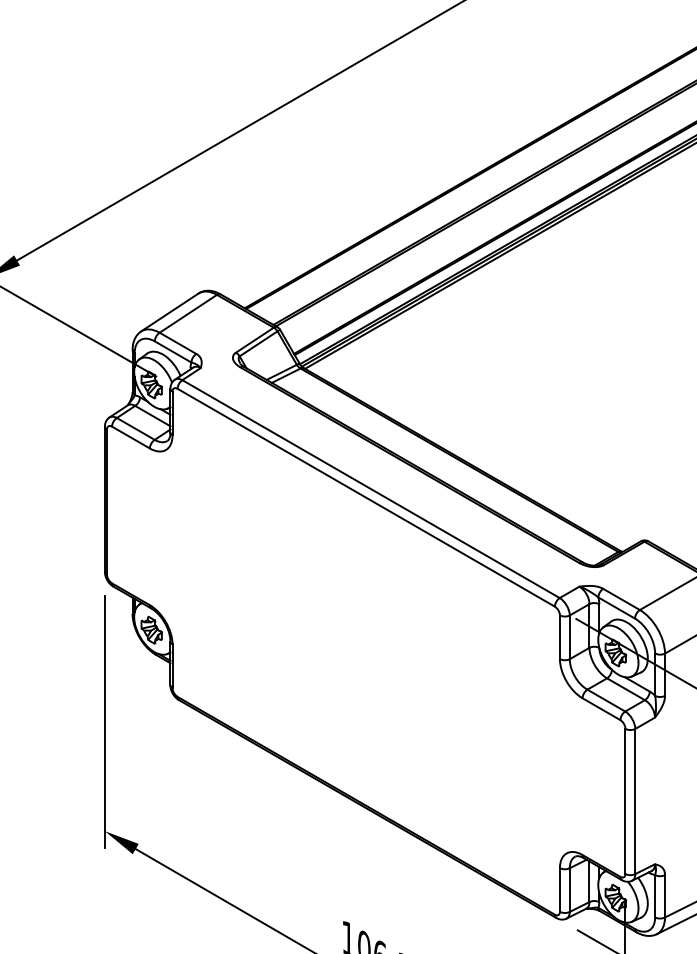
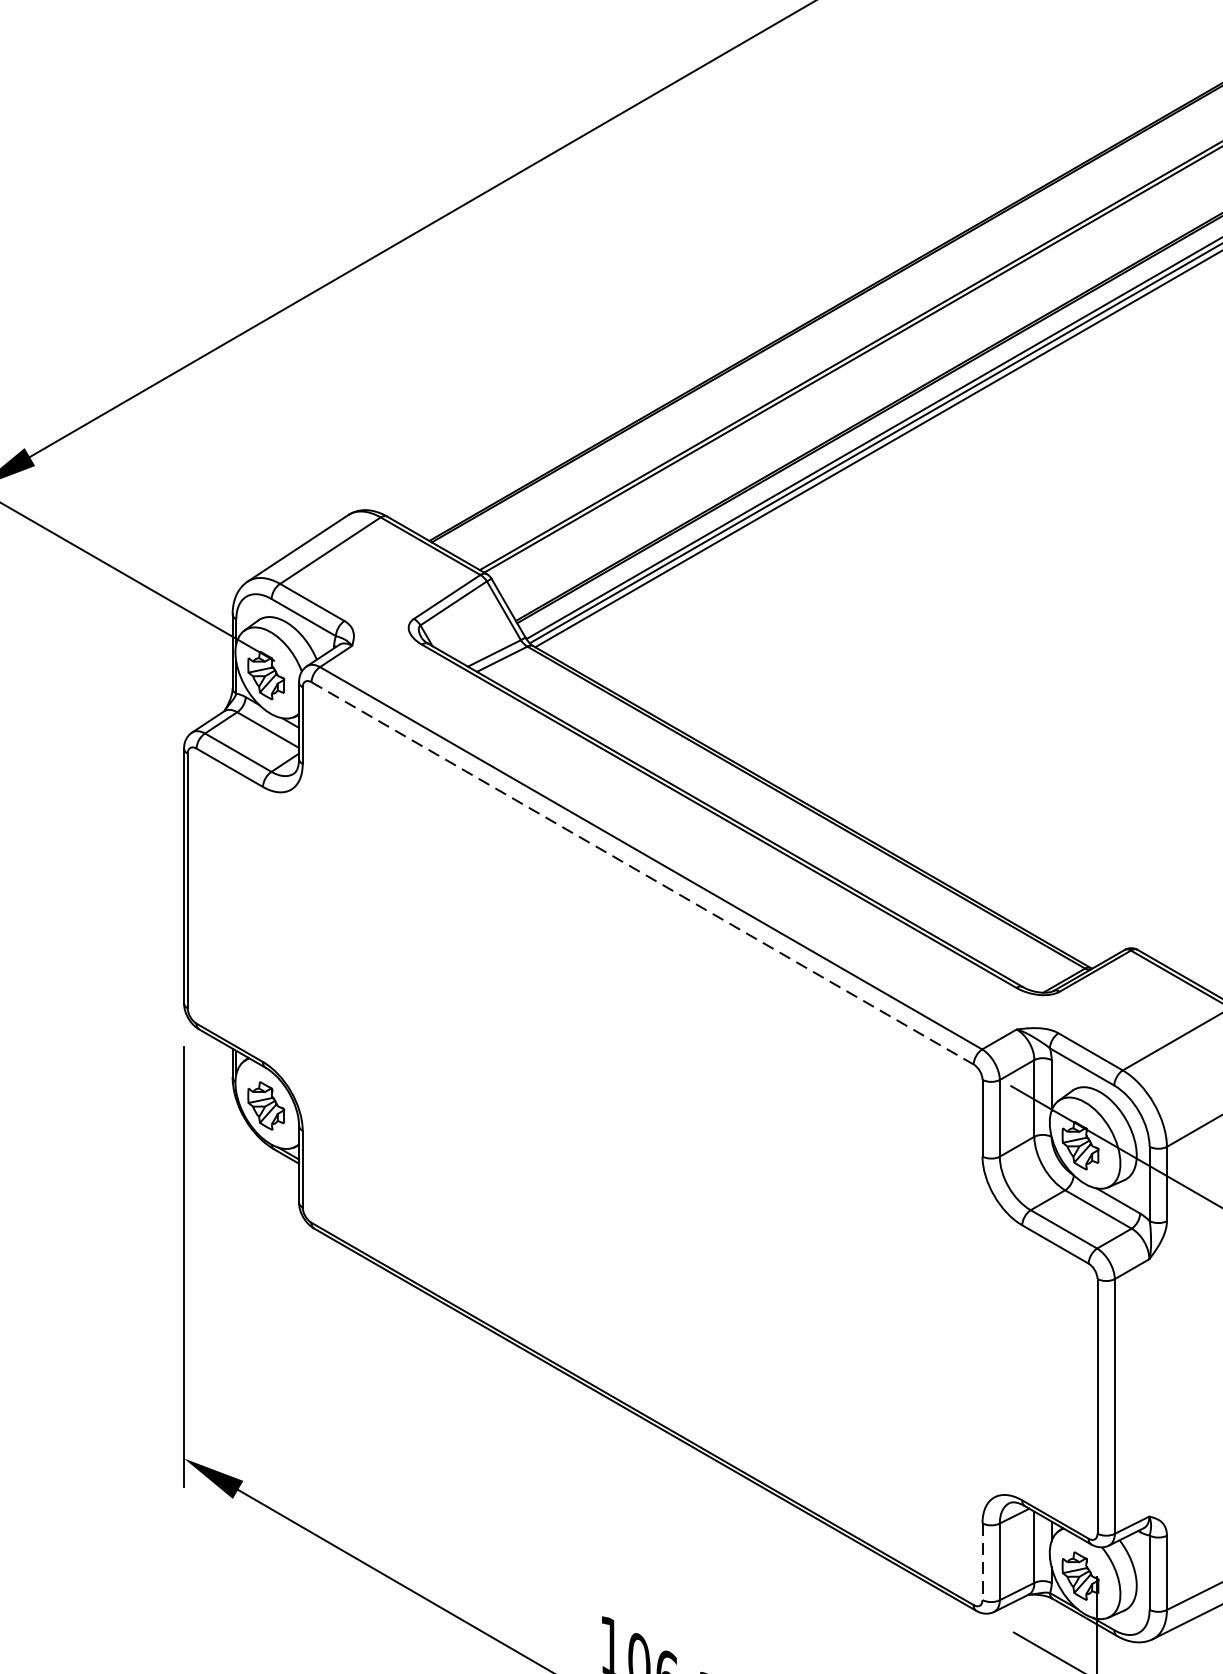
line: (366, 497) -> (643, 872), solid -> dashed
line: (559, 889) -> (981, 1560), solid -> dashed

